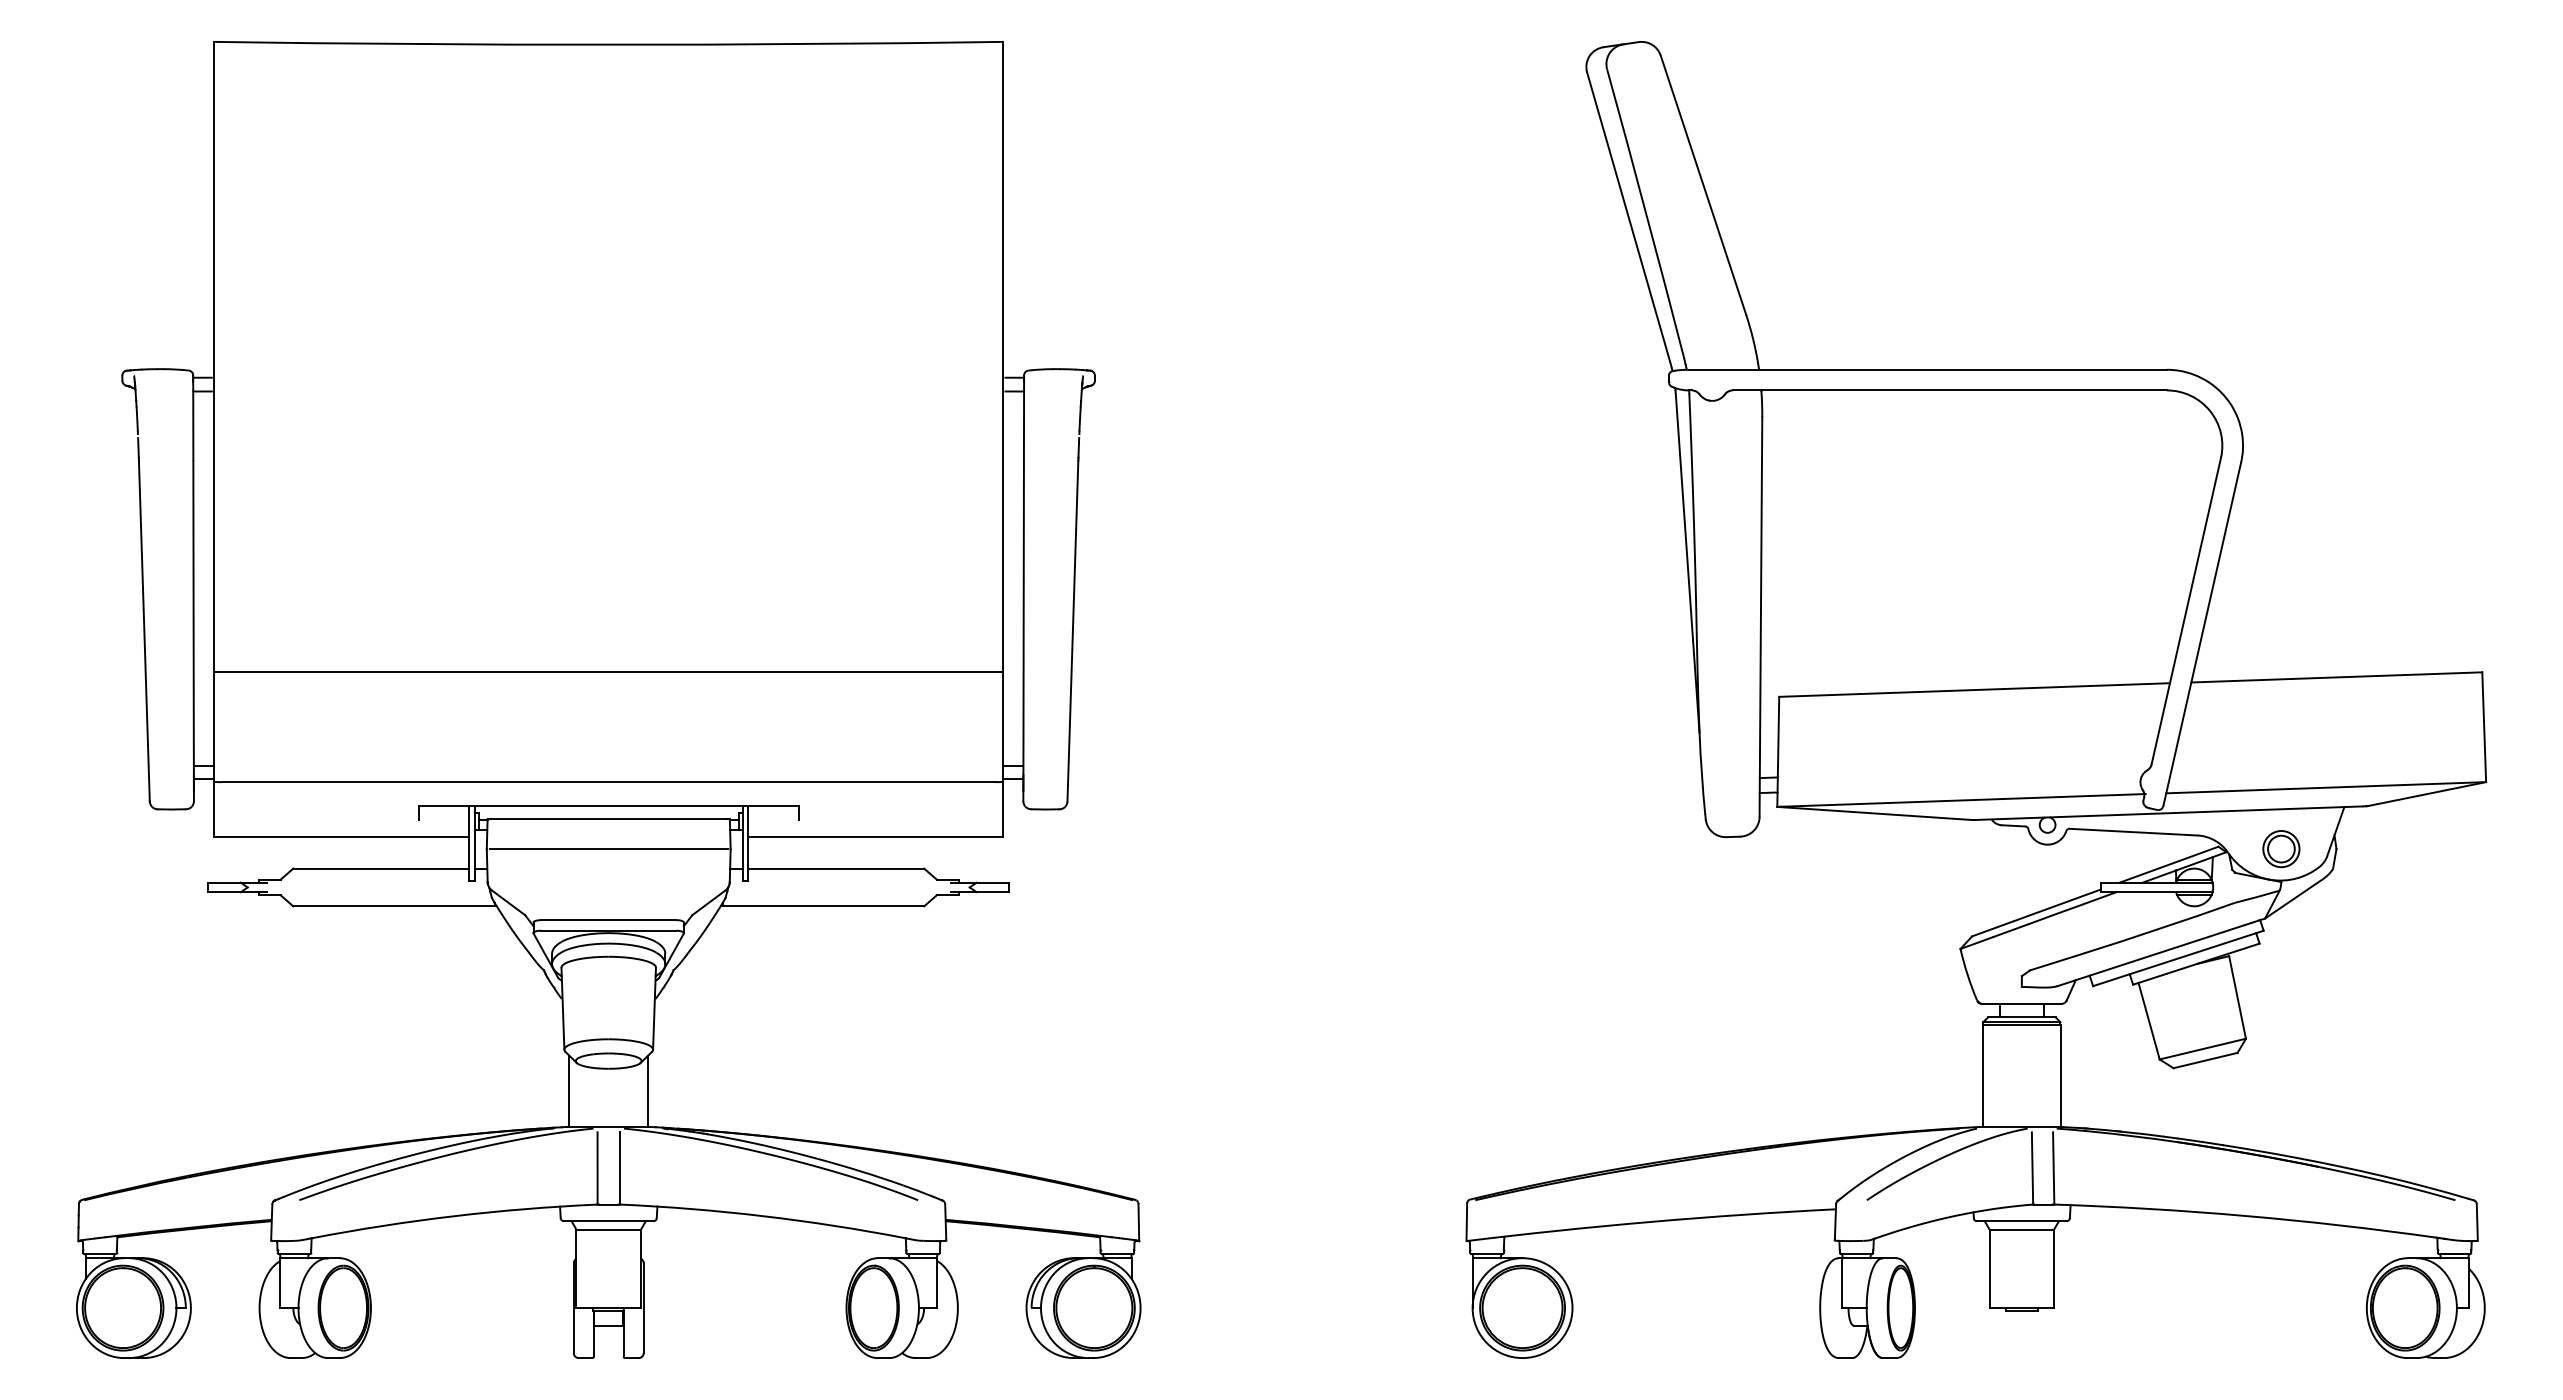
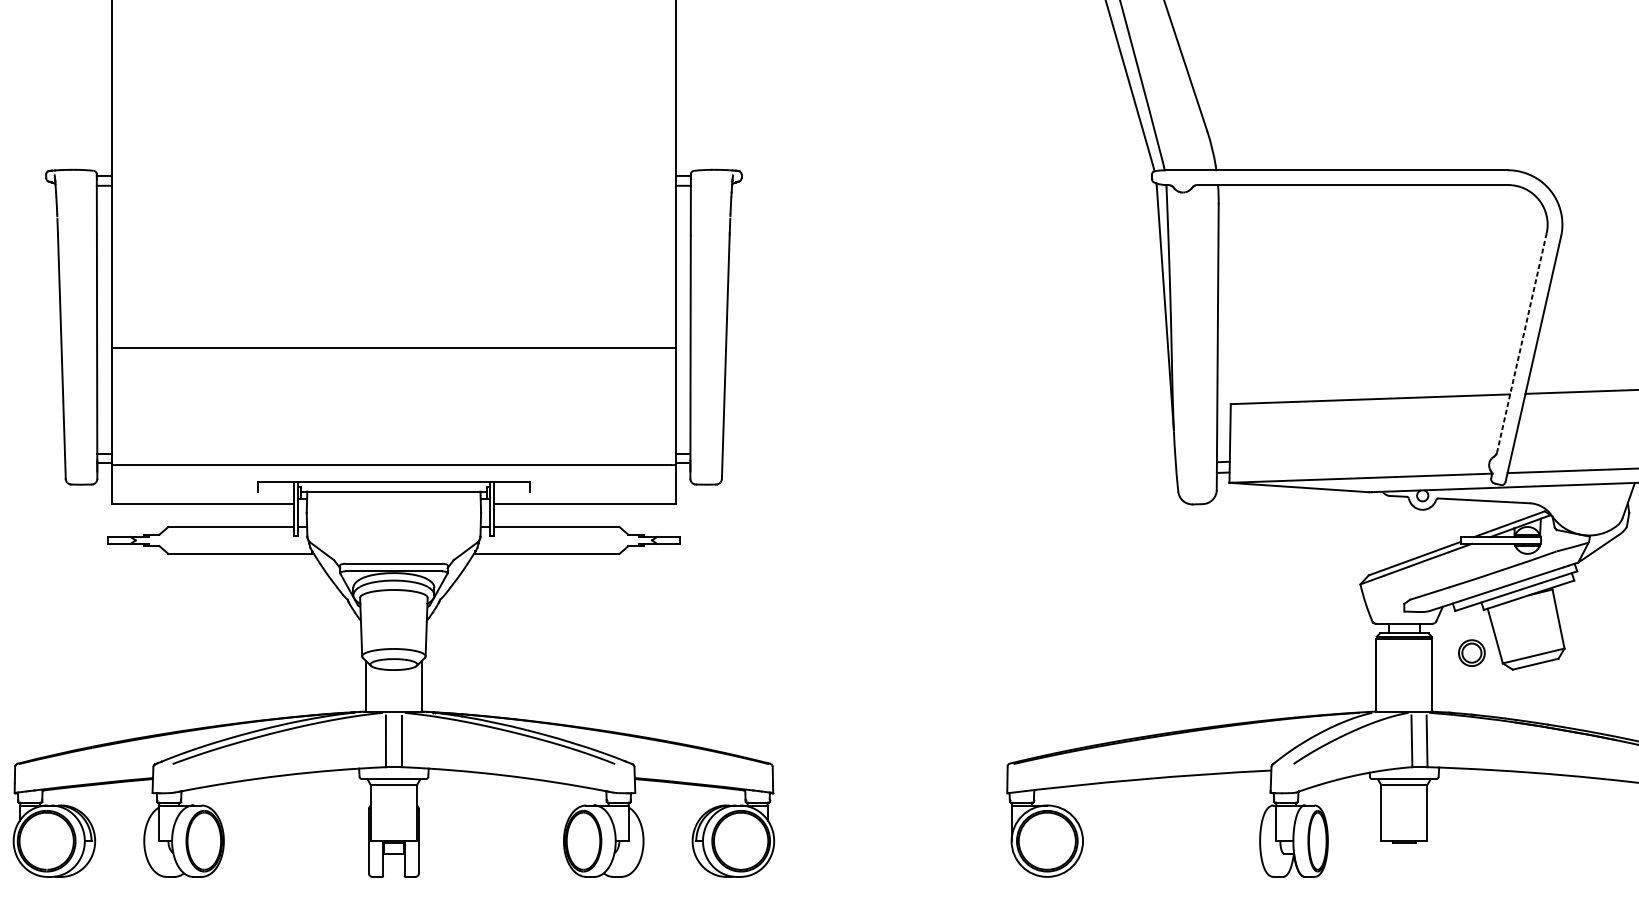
line: (2186, 611) -> (1522, 343), solid -> dashed
line: (608, 672) -> (393, 348), moved
line: (608, 849) -> (393, 513), removed
part: (2281, 849) -> (1471, 653), moved

